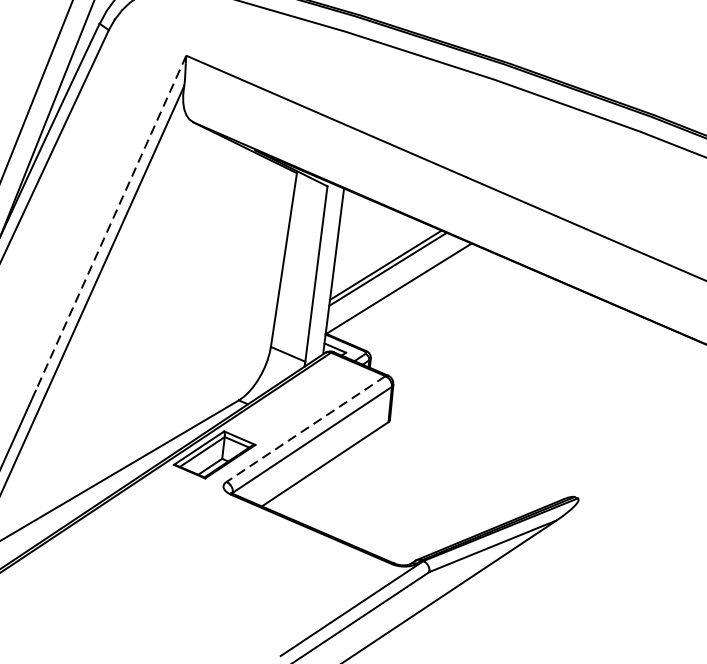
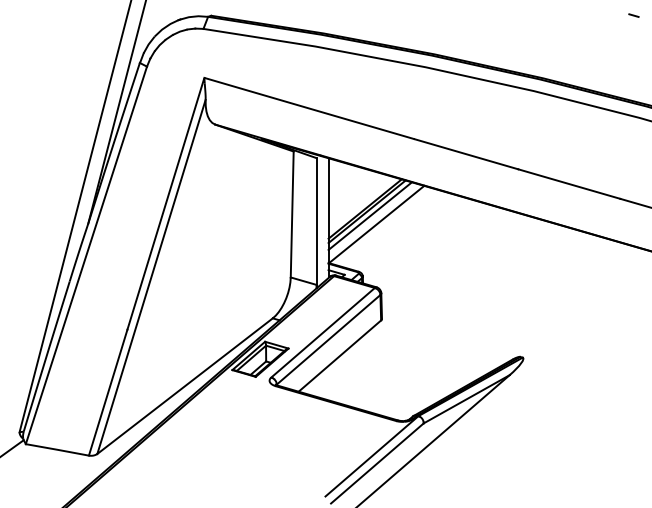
line: (110, 222) -> (165, 203), dashed -> solid
line: (390, 274) -> (369, 215), added
line: (305, 430) -> (322, 333), dashed -> solid

